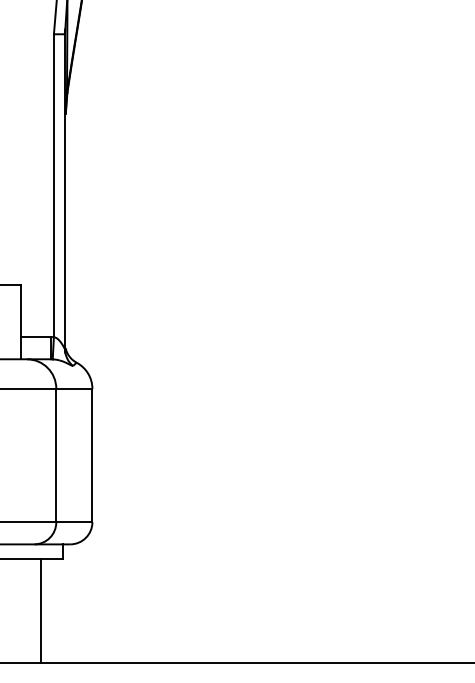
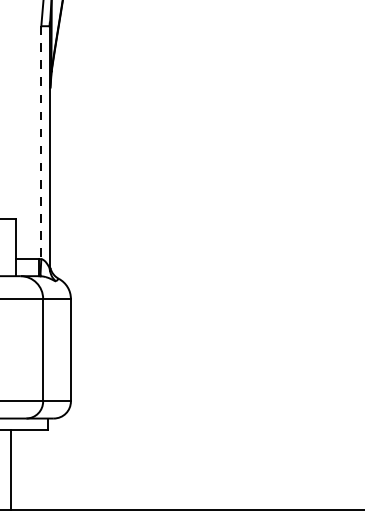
line: (54, 186) -> (41, 143), solid -> dashed
line: (41, 610) -> (11, 469), moved

